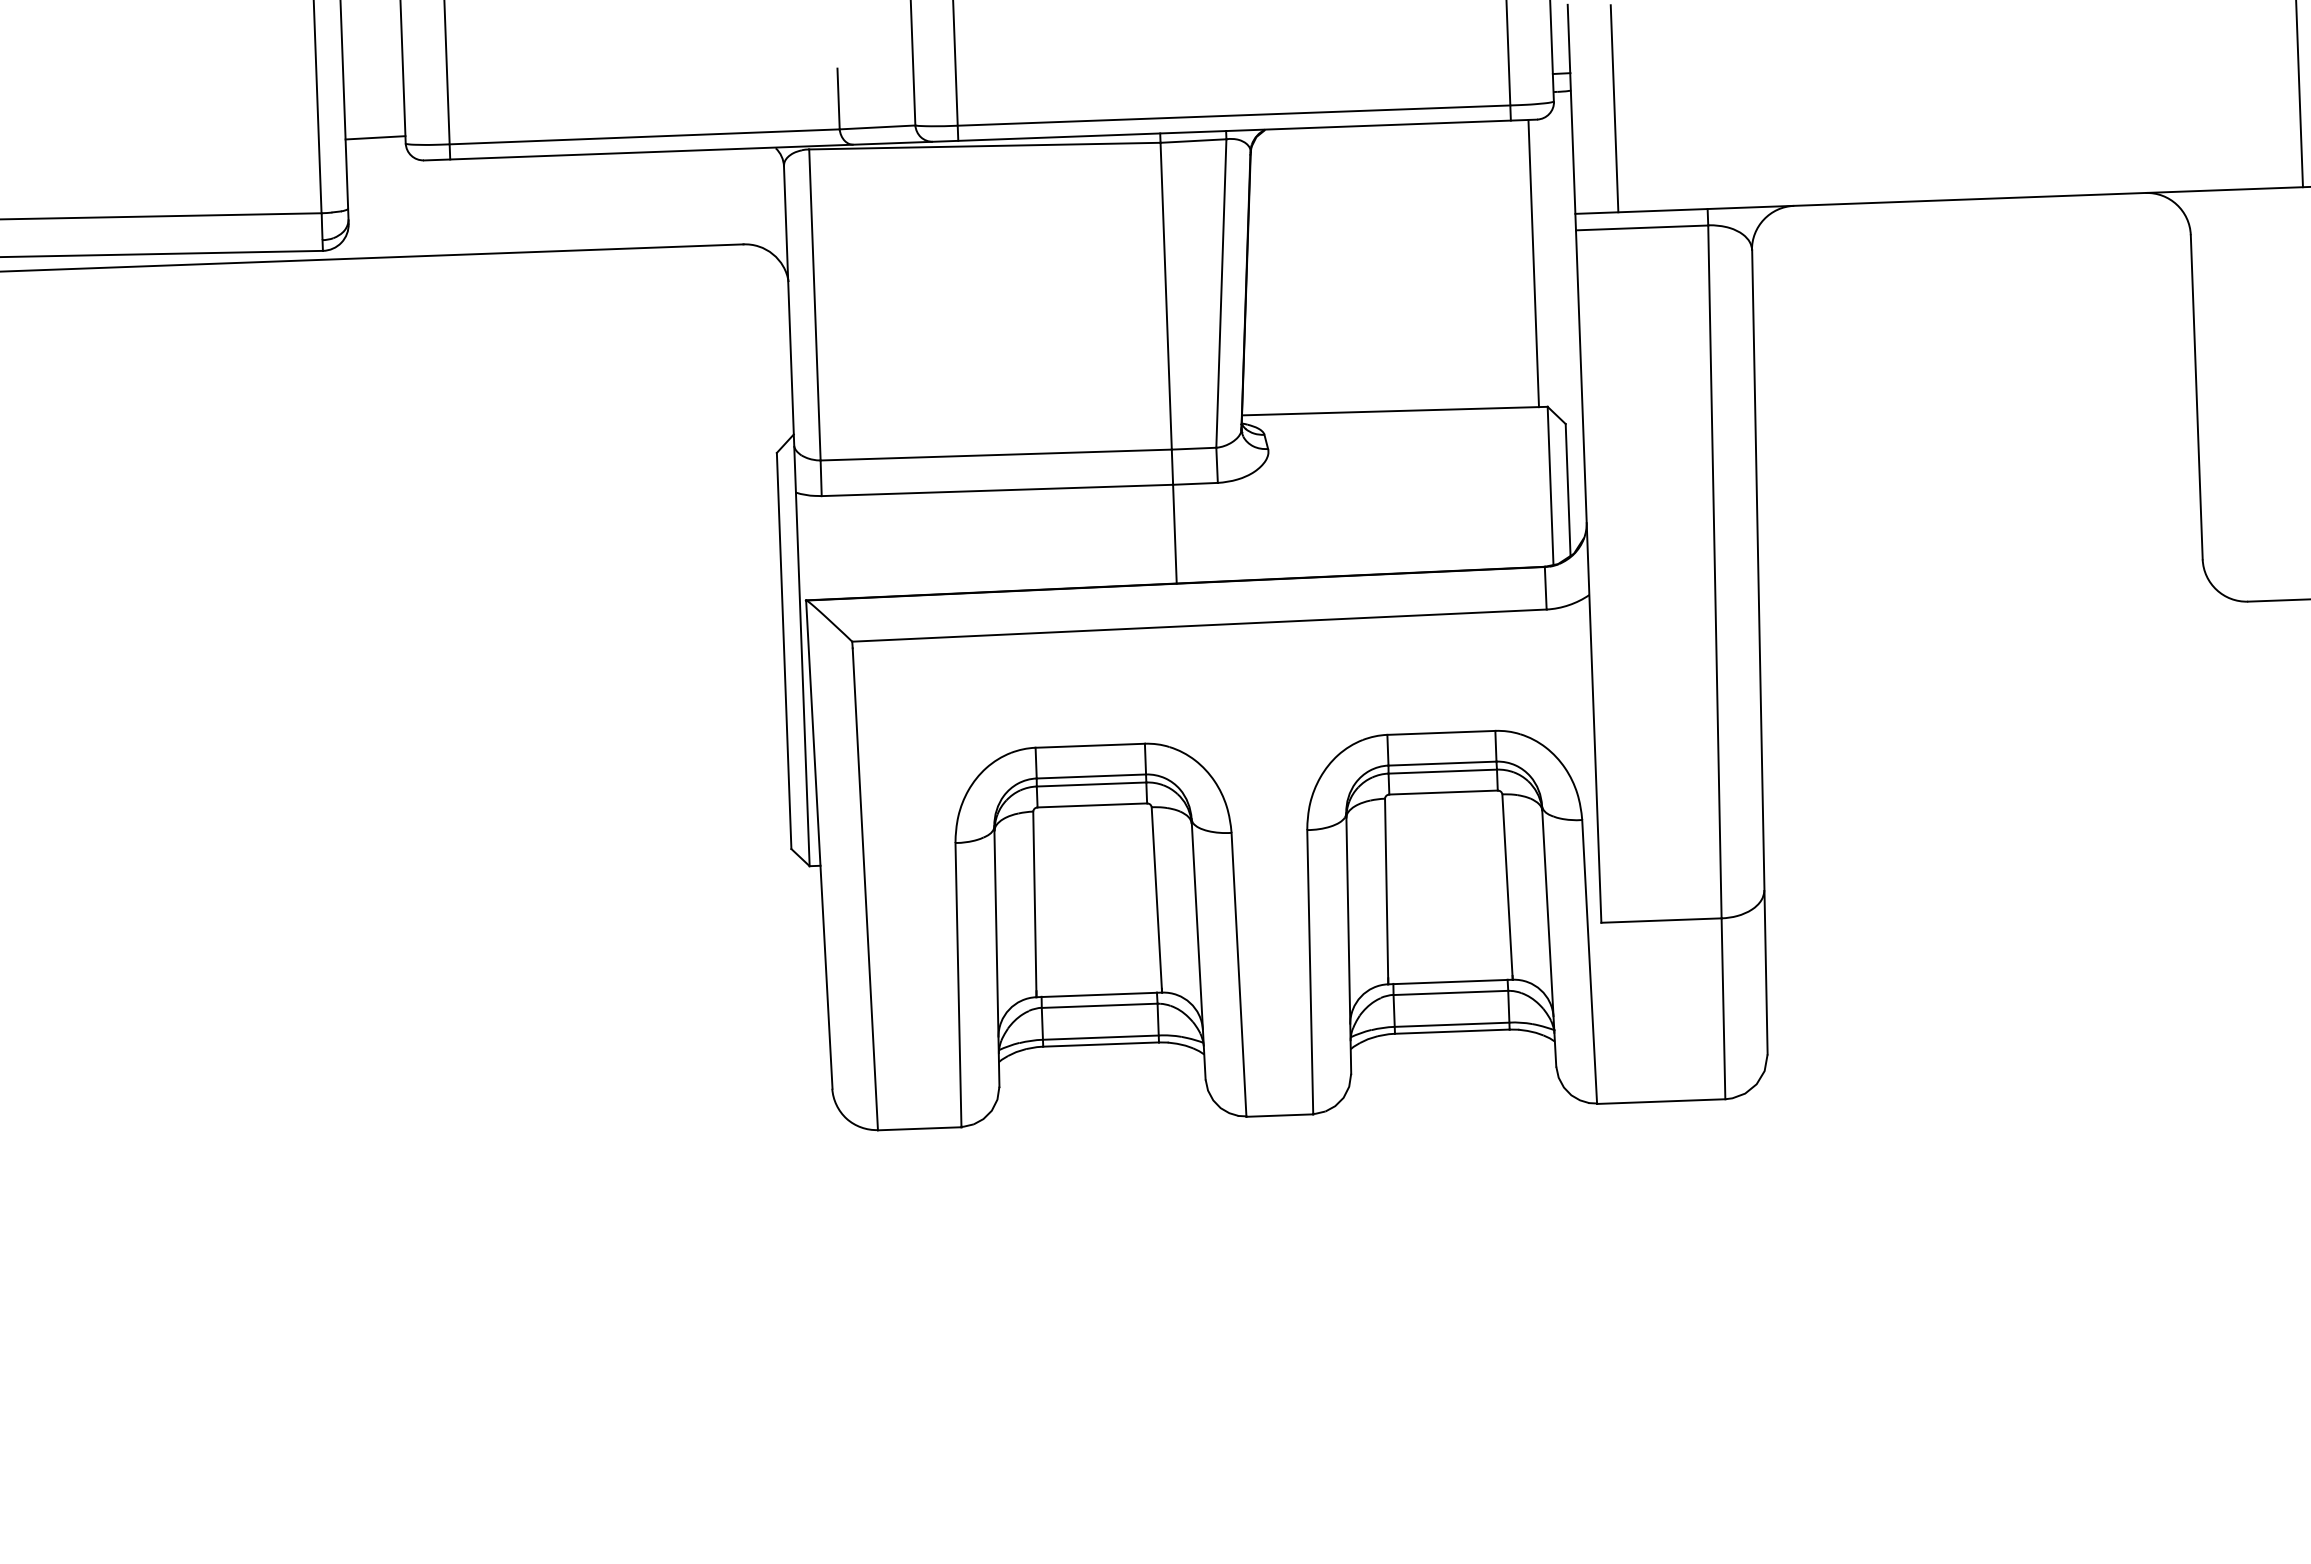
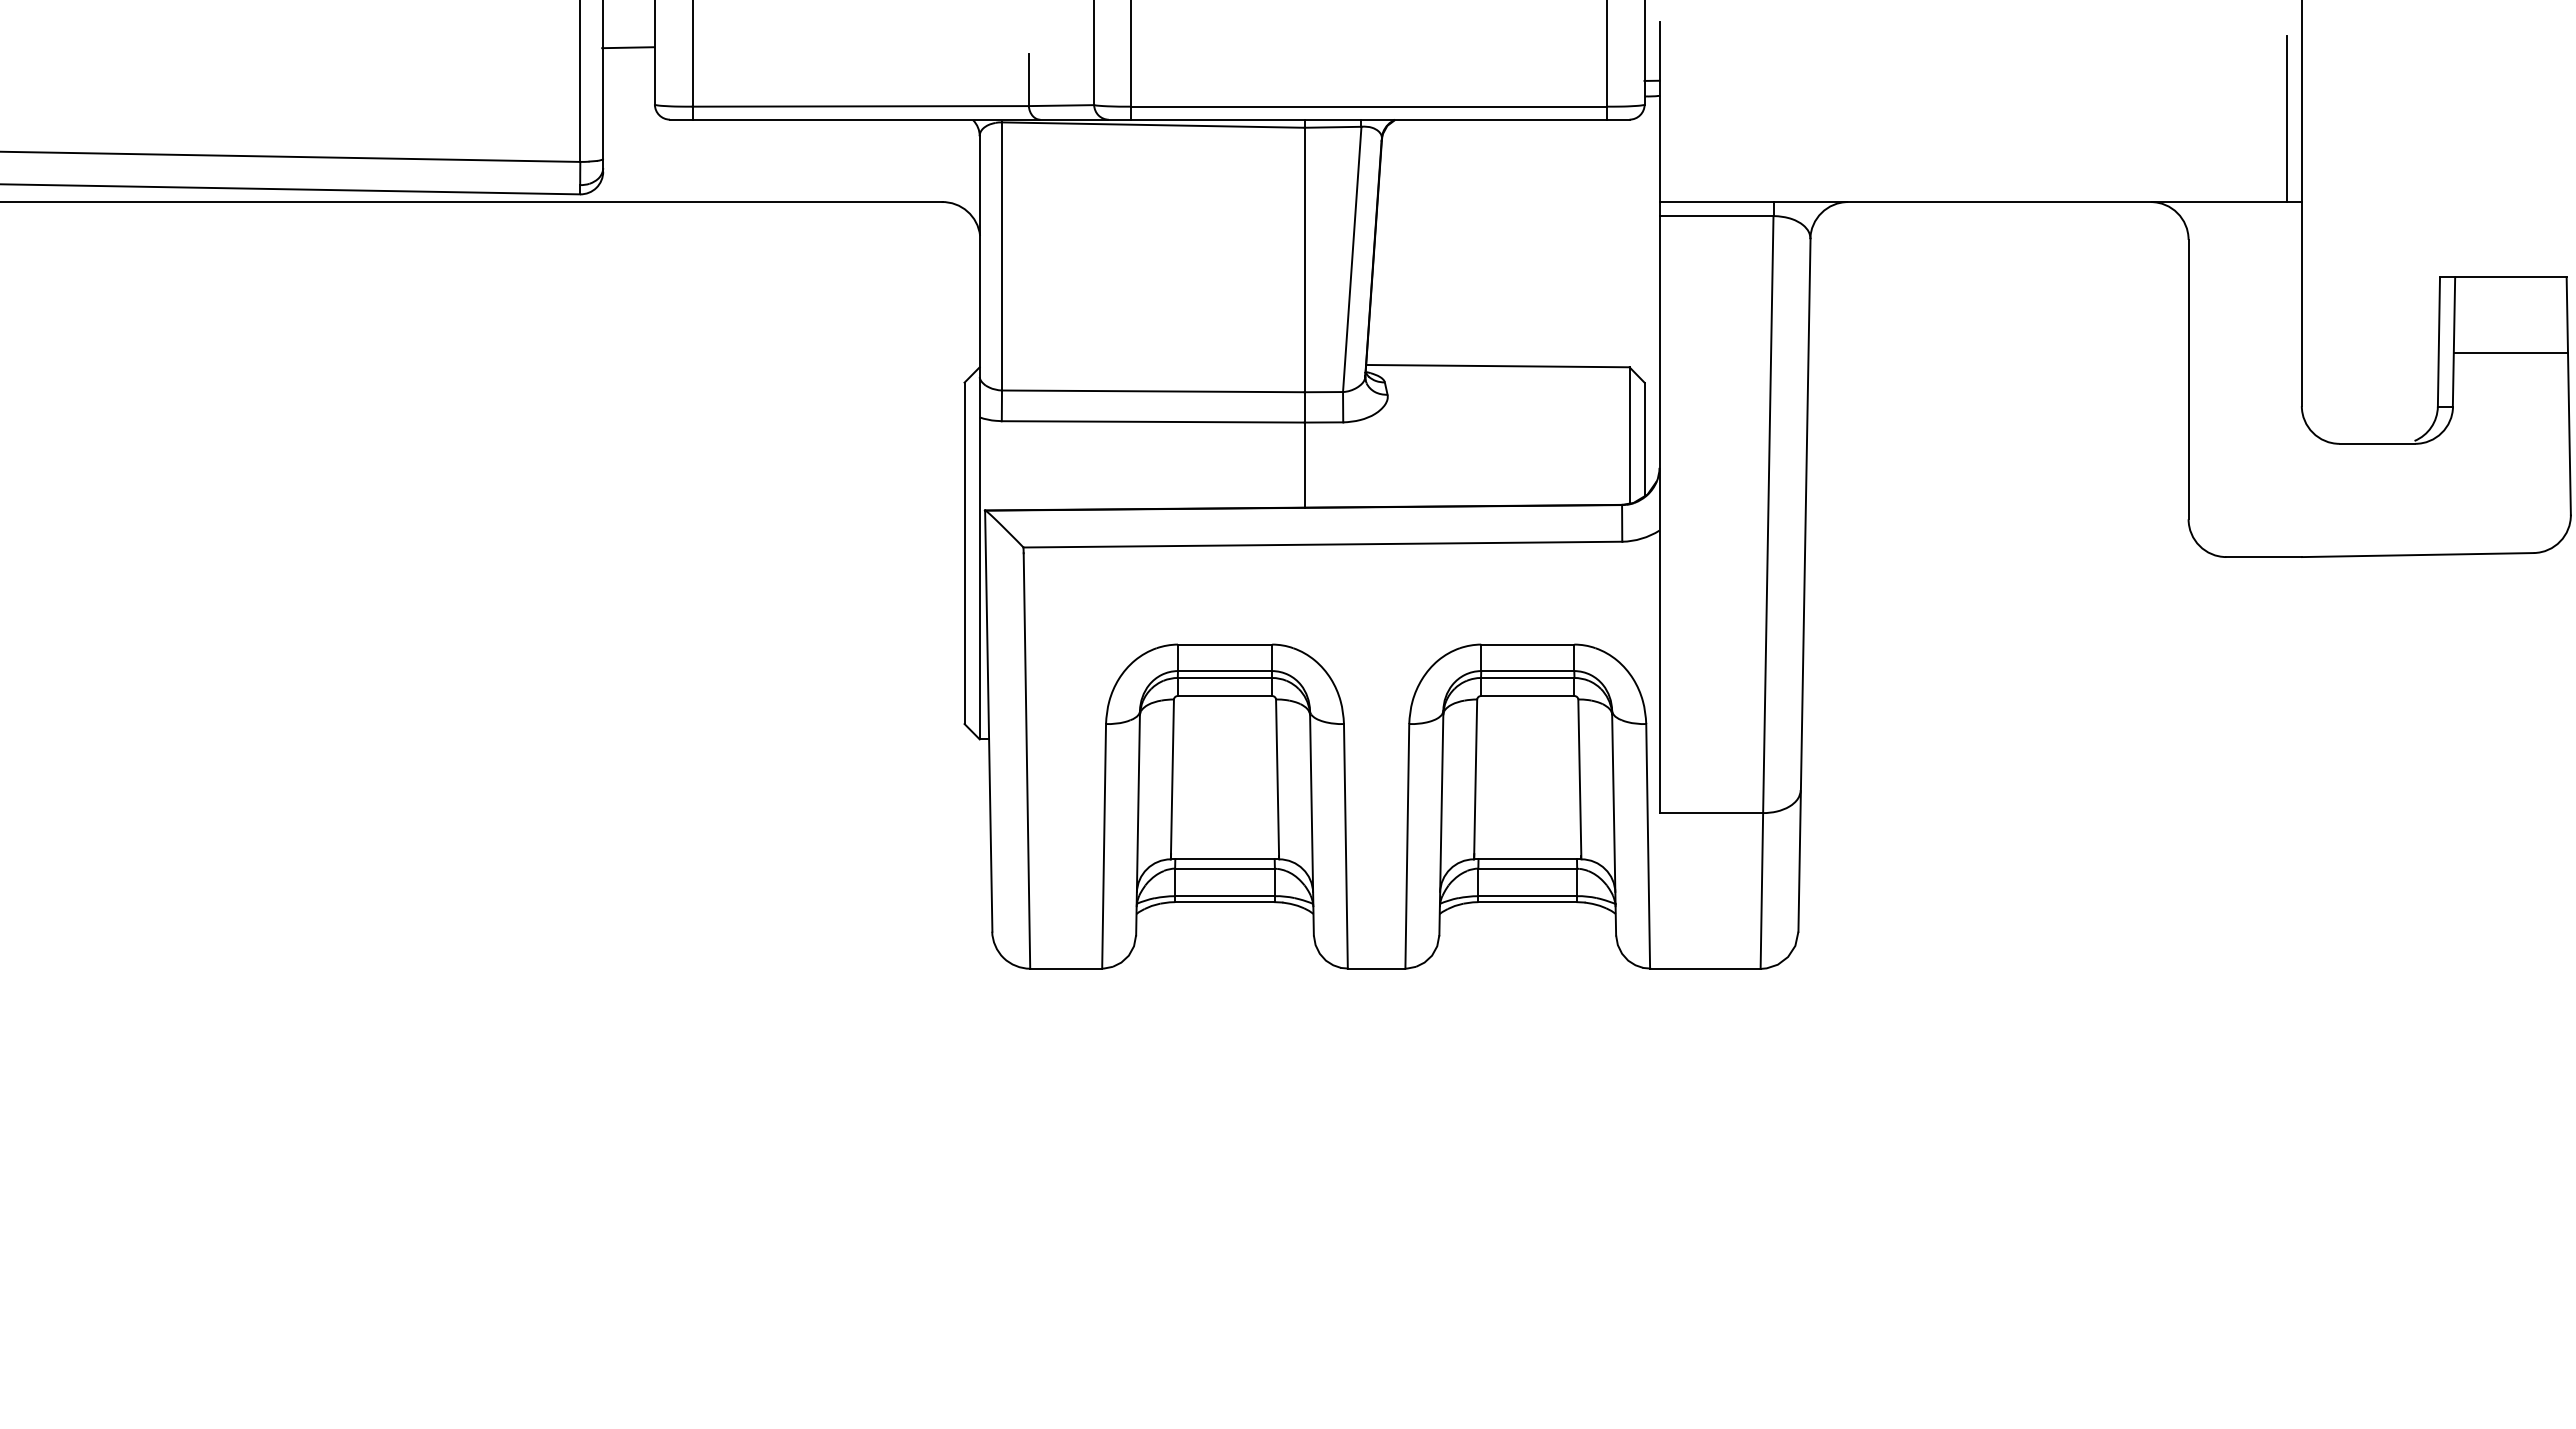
line: (1614, 108) -> (1696, 112), removed
line: (374, 137) -> (627, 47), moved
line: (1534, 263) -> (1622, 243), removed

